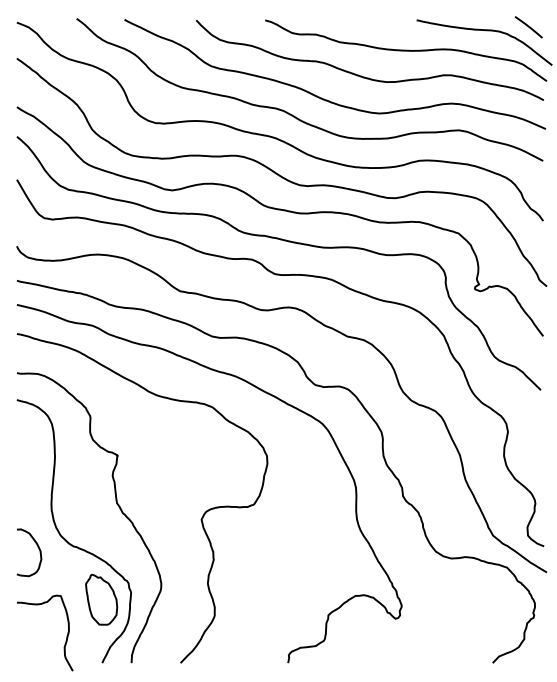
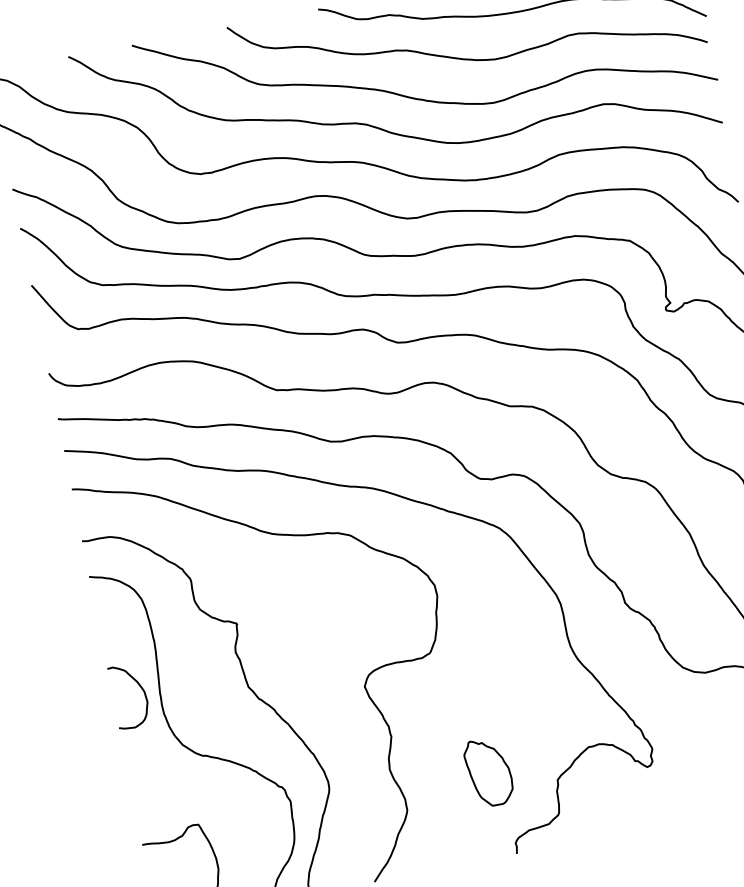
curve: (37, 547) -> (139, 687), moved
part: (101, 599) -> (488, 771), moved

